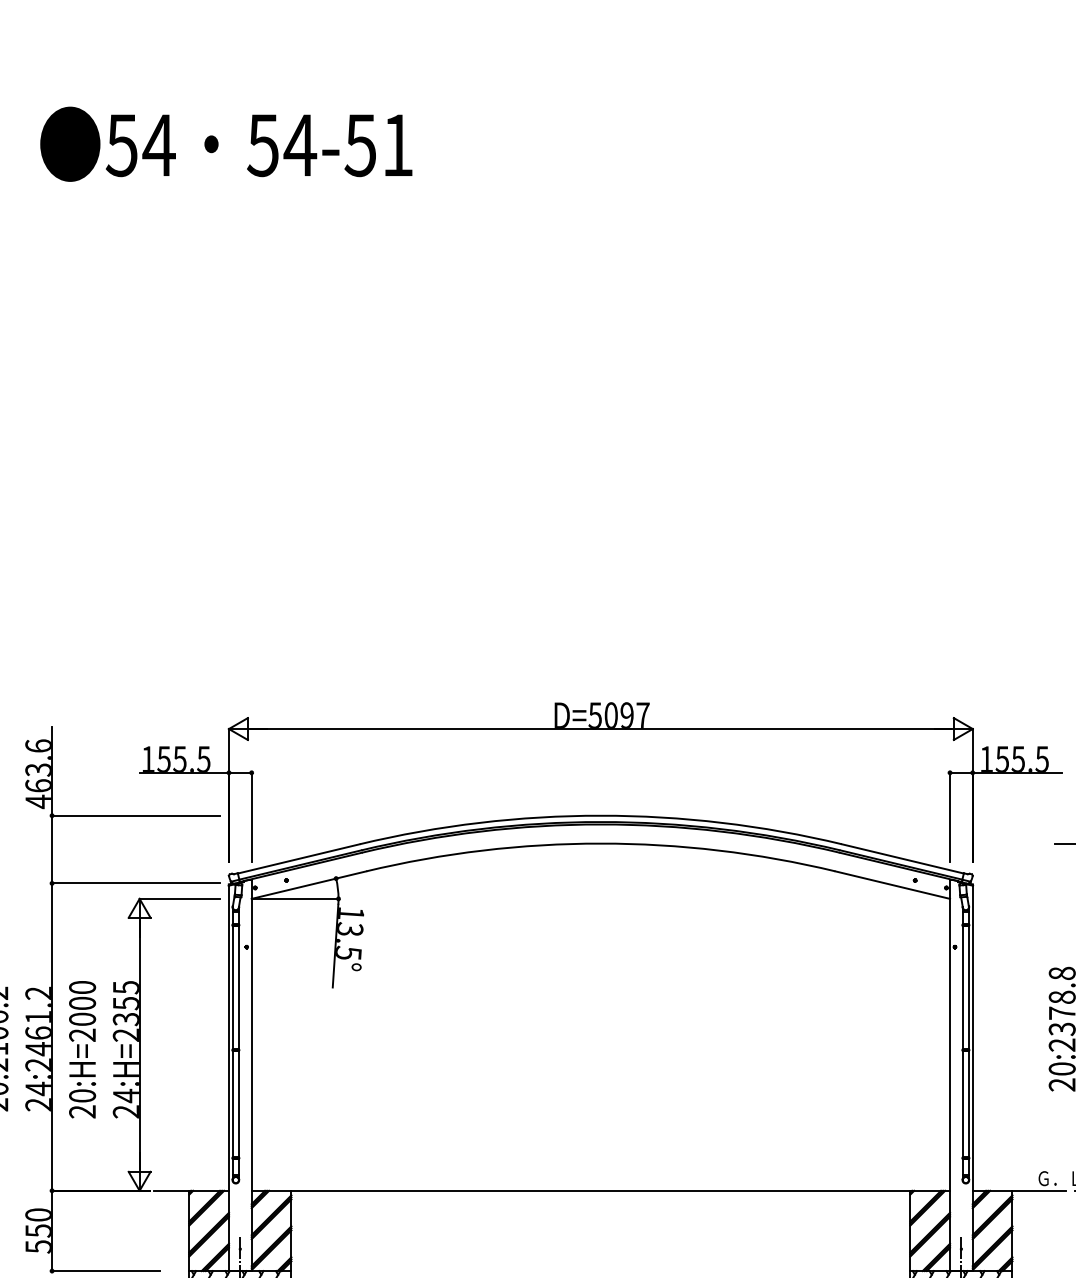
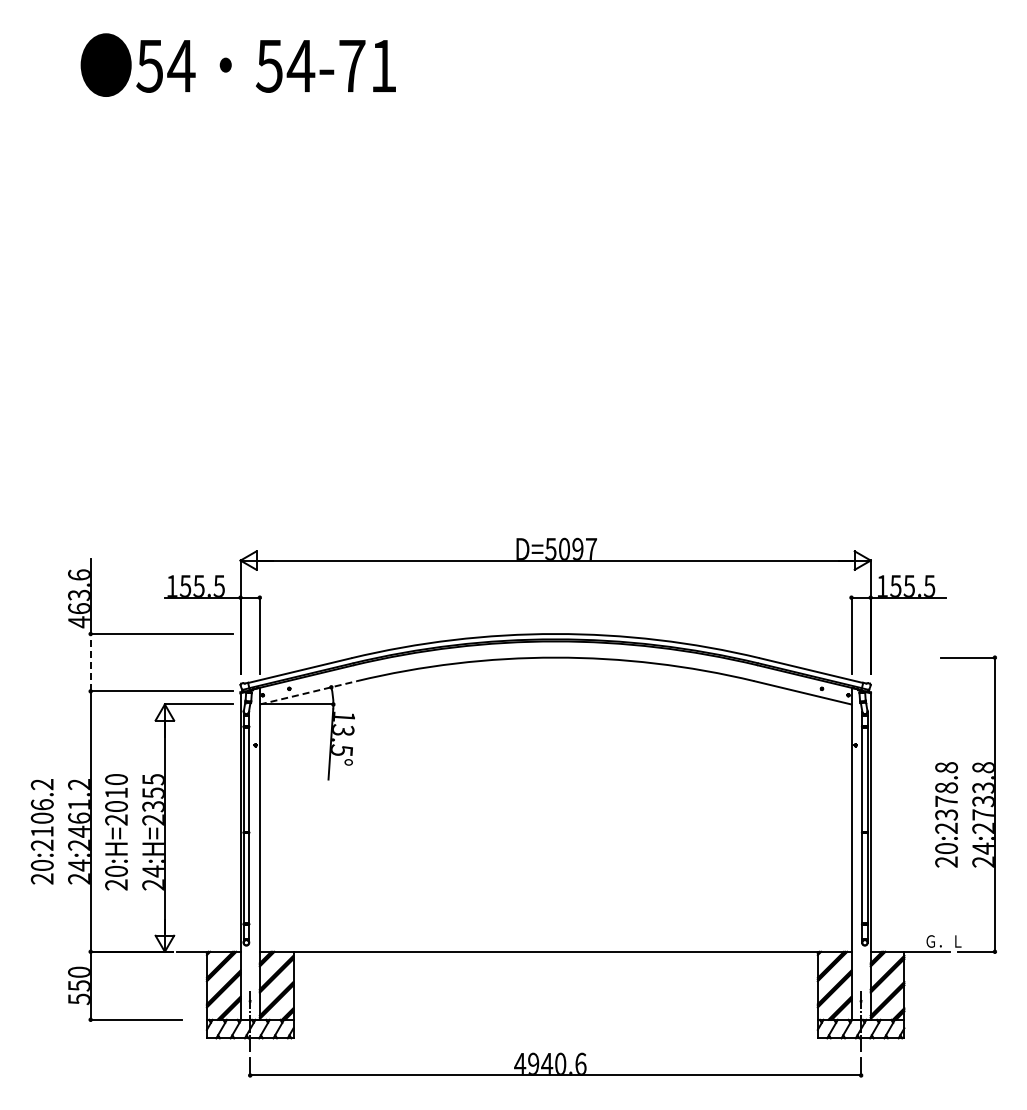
text: (359, 145) -> (351, 66), 54-51 -> 54-71
line: (51, 849) -> (90, 662), solid -> dashed
line: (309, 884) -> (308, 692), solid -> dashed
text: (82, 1002) -> (116, 792), 20:H=2000 -> 20:H=2010

